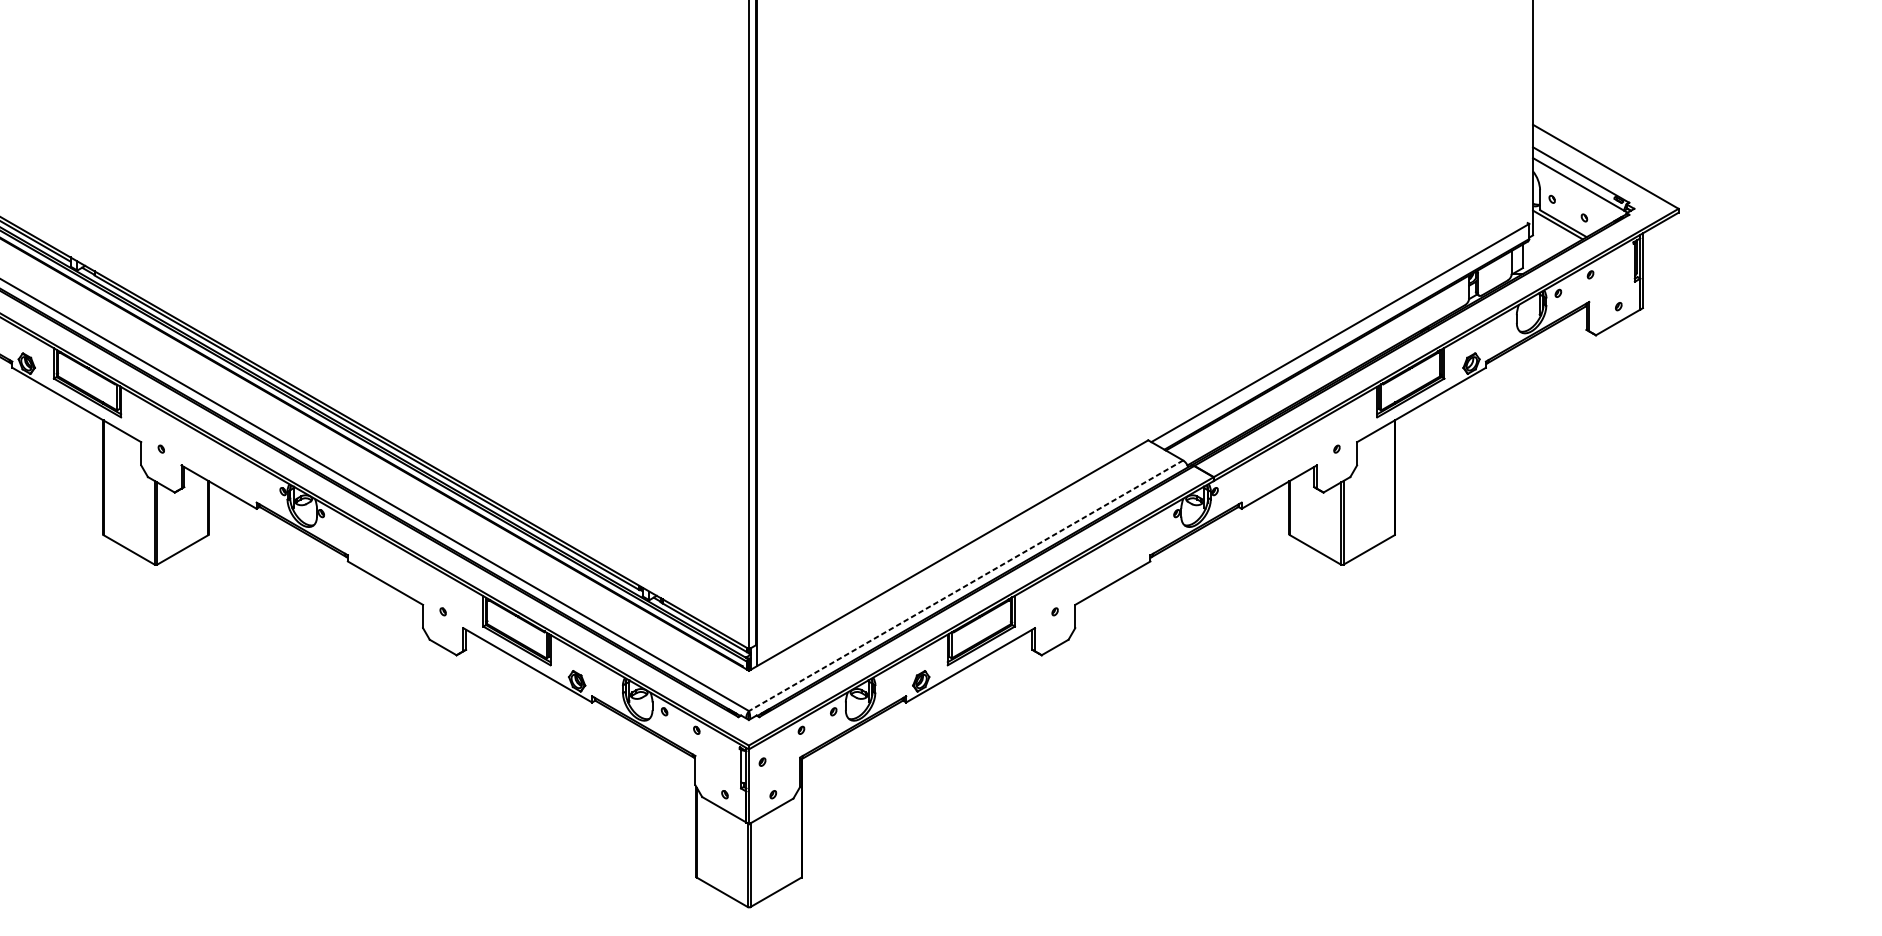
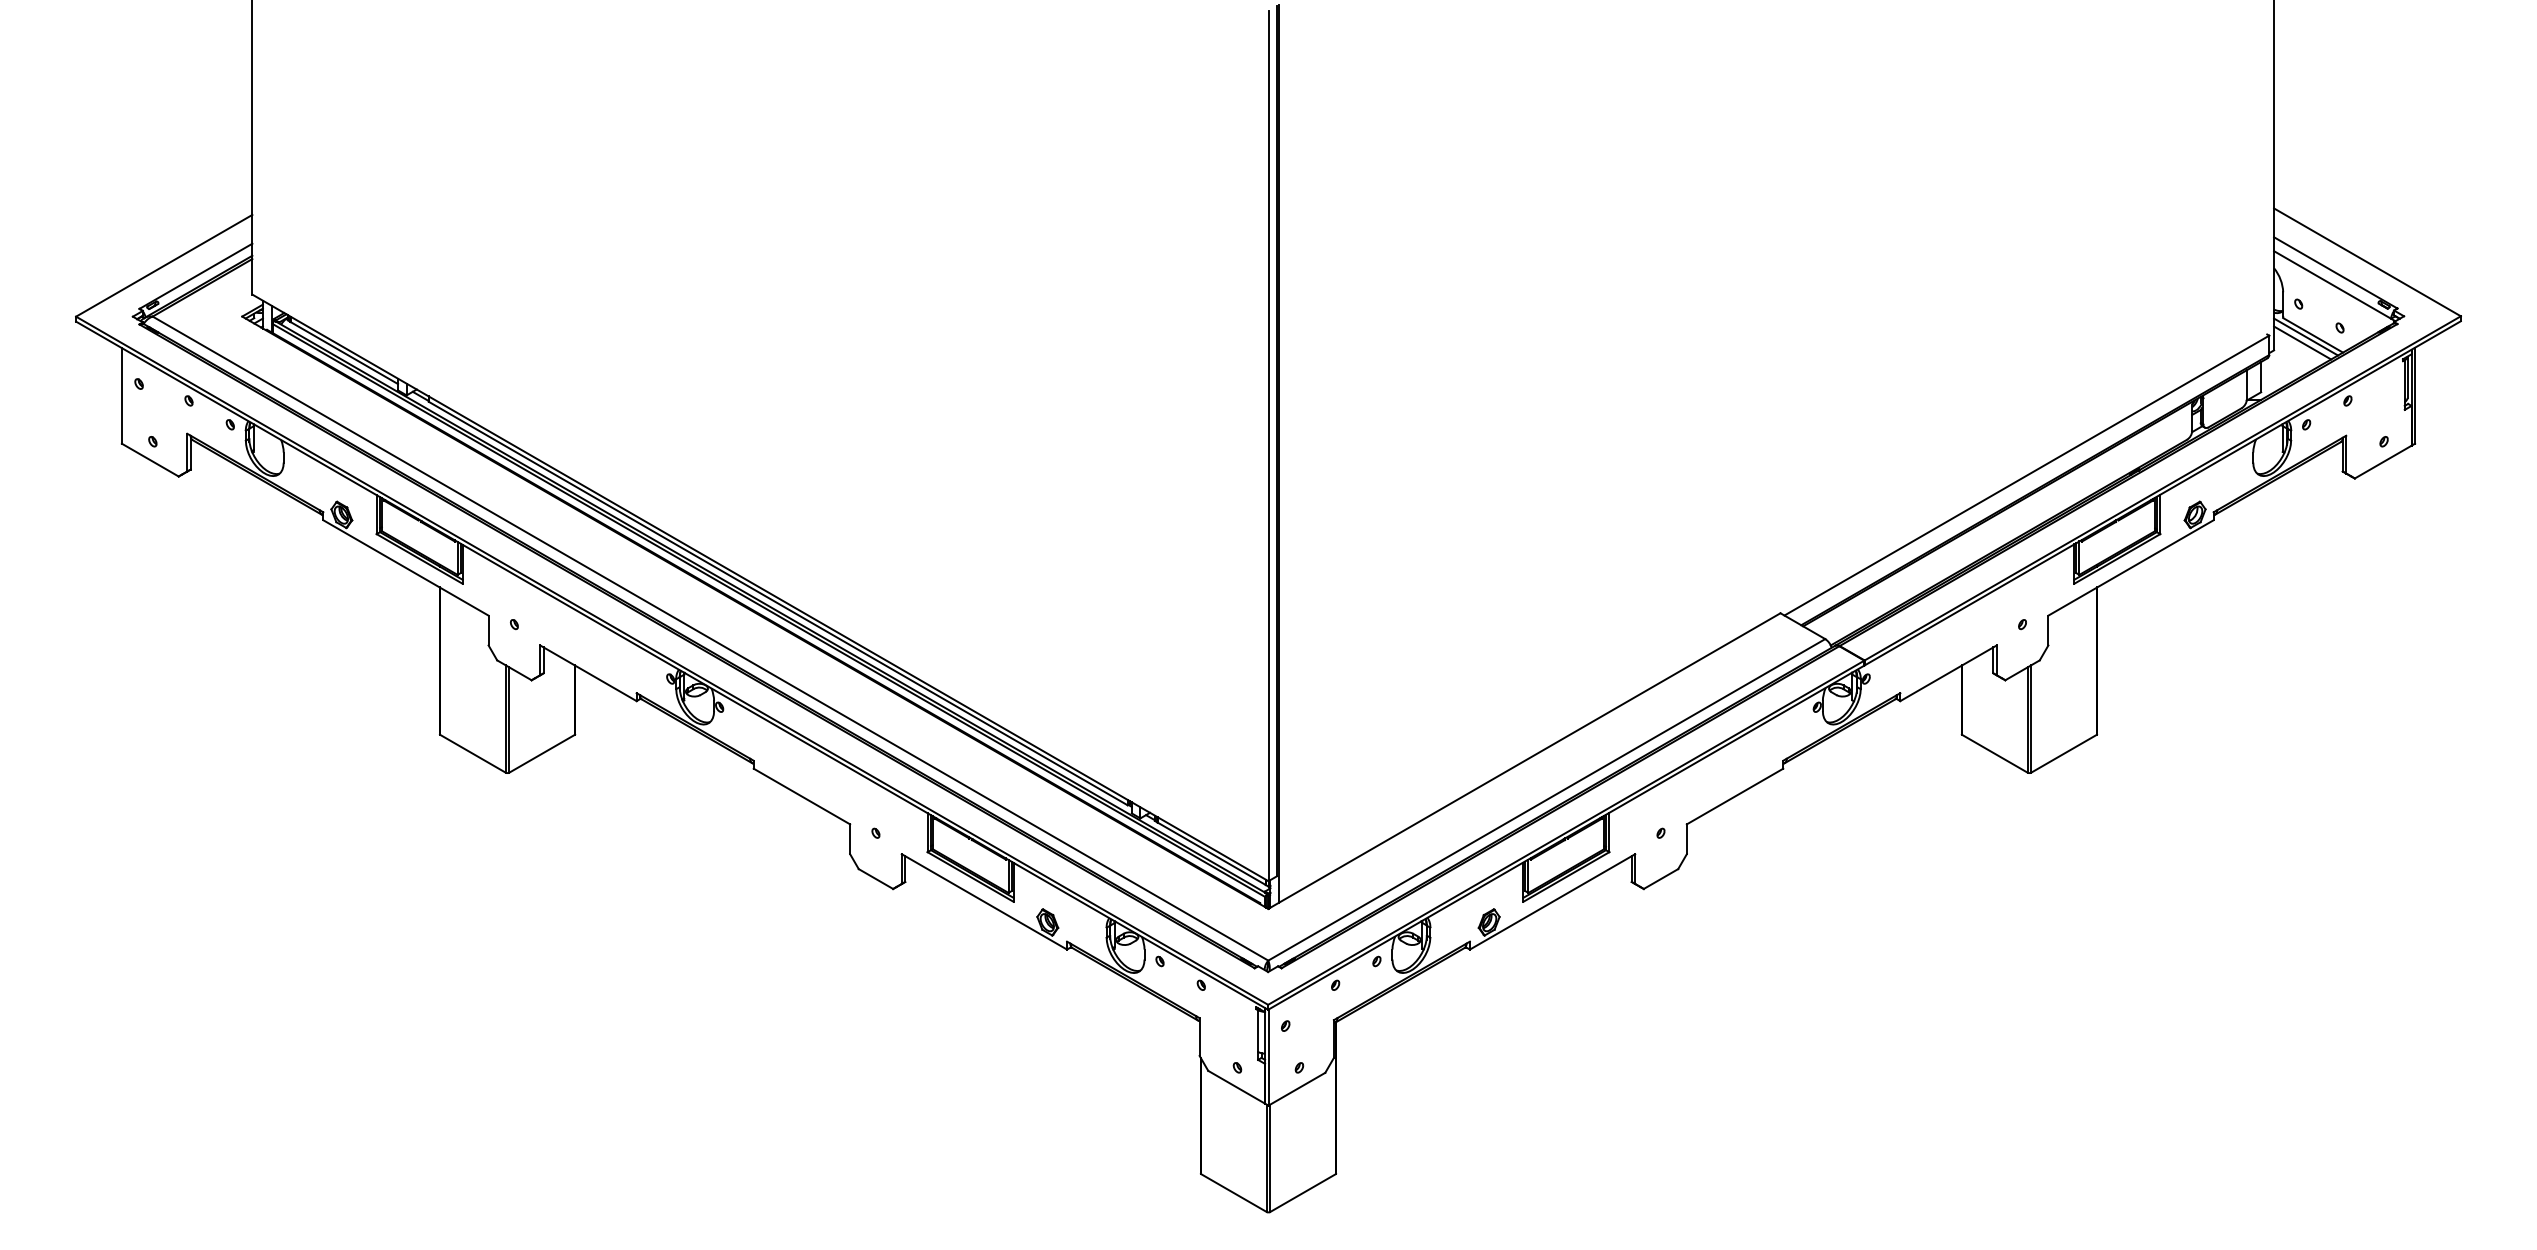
line: (1555, 229) -> (2302, 342), added
line: (965, 585) -> (1546, 799), dashed -> solid

